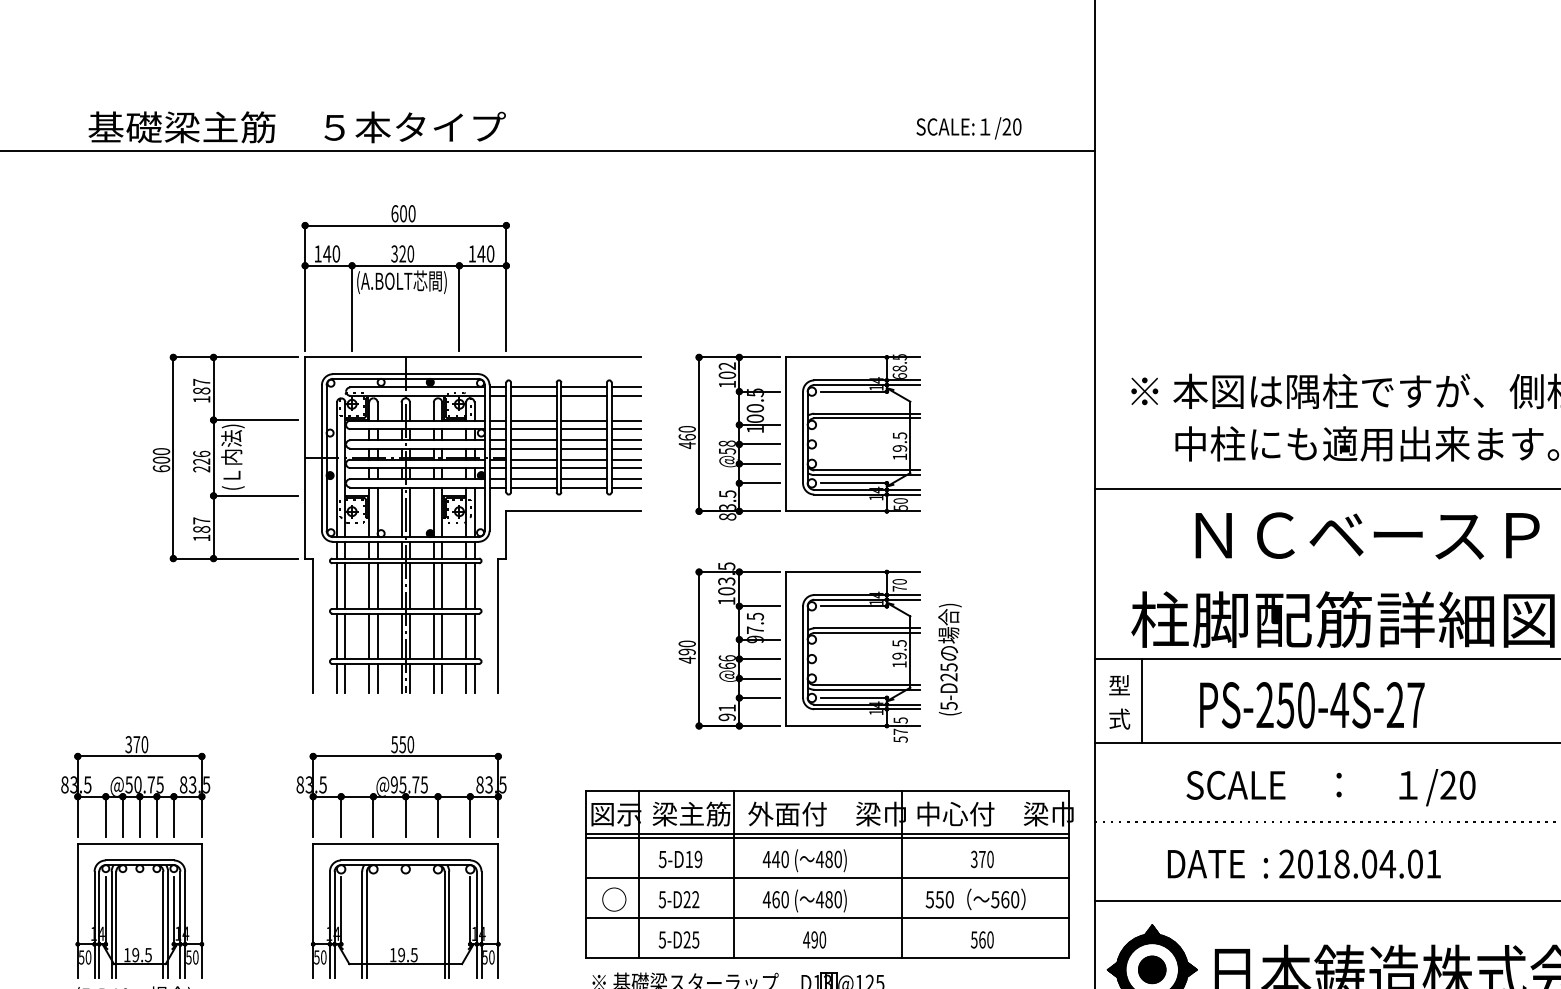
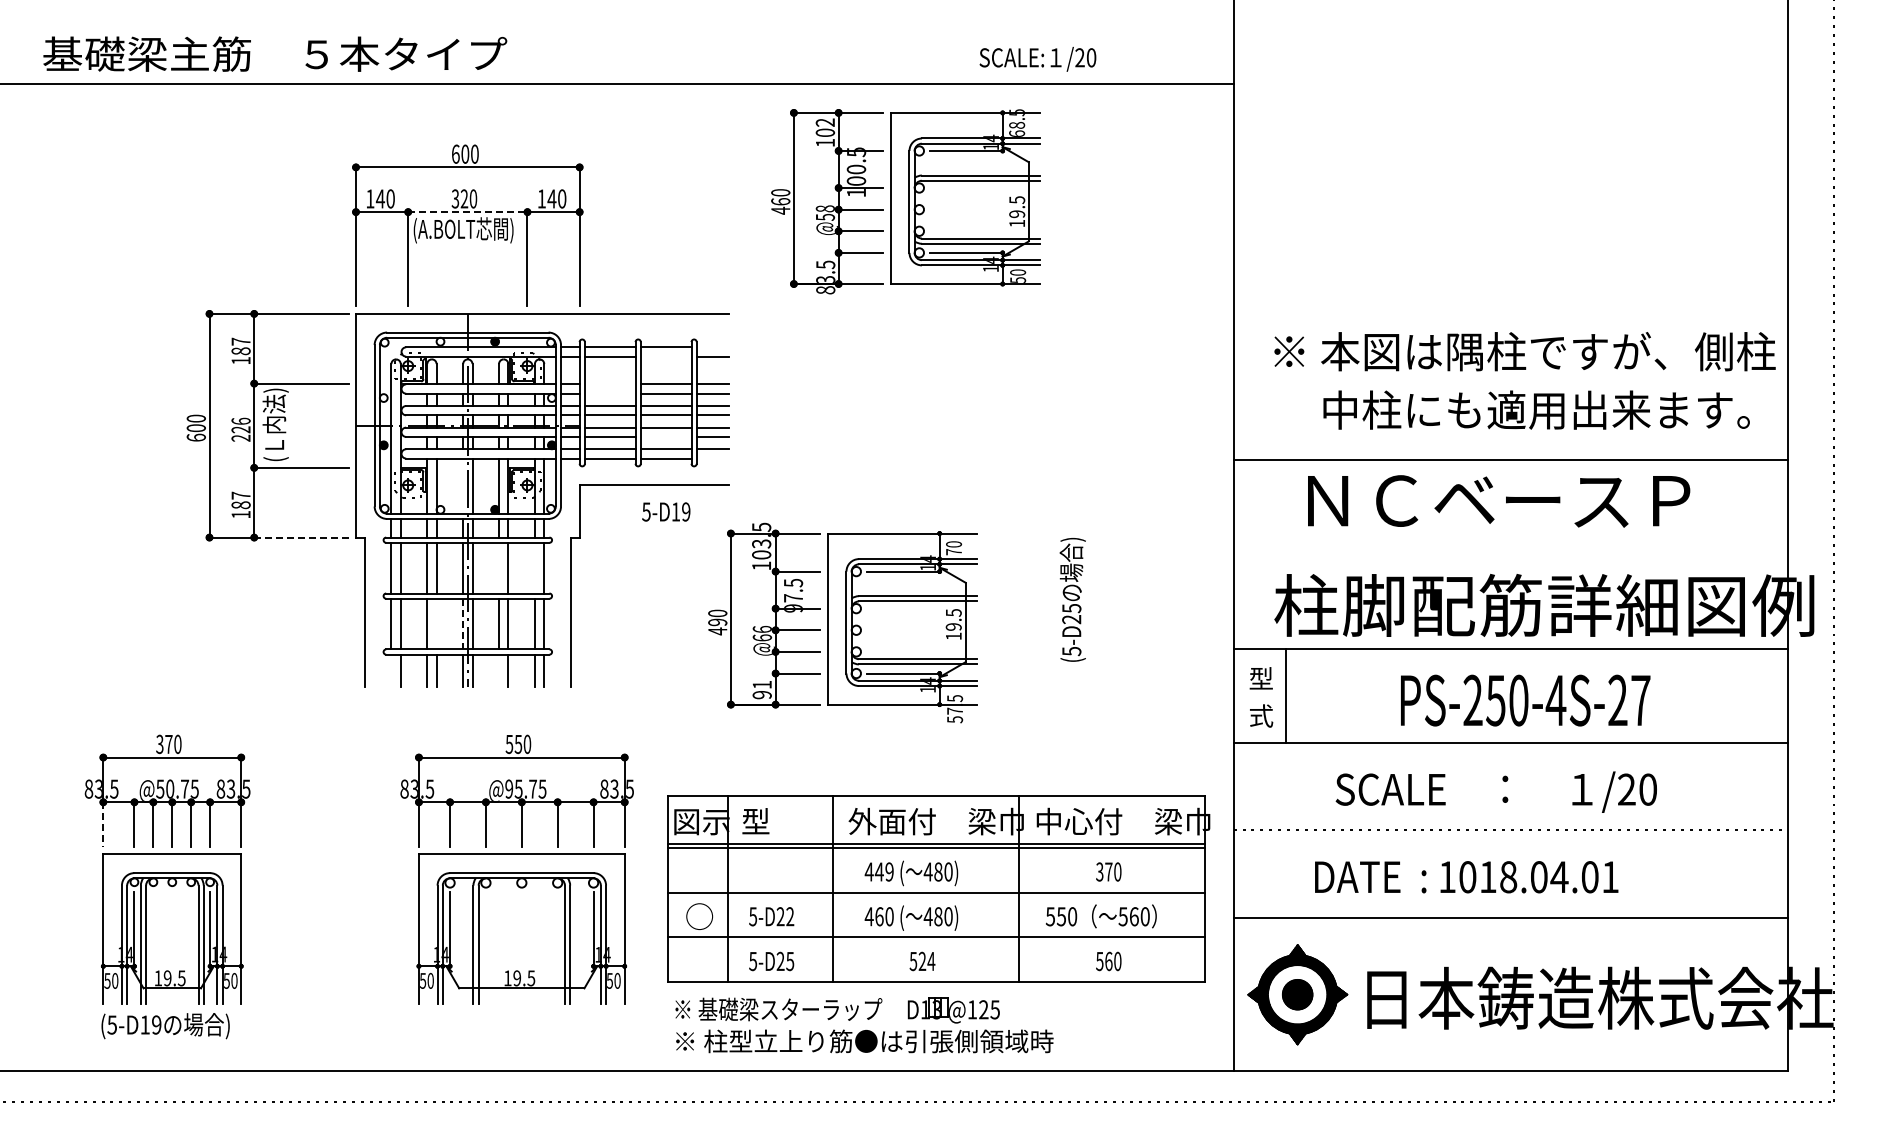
text: (297, 126) -> (275, 53), moved
text: (968, 128) -> (1037, 59), moved
line: (405, 266) -> (467, 212), solid -> dashed
line: (625, 387) -> (712, 347), removed
line: (583, 395) -> (665, 356), removed
line: (533, 420) -> (609, 384), removed
line: (533, 428) -> (609, 393), removed
part: (799, 437) -> (905, 201), moved
line: (583, 467) -> (665, 436), removed
line: (625, 487) -> (712, 458), removed
line: (401, 511) -> (463, 485), removed
text: (1368, 536) -> (1499, 501), moved
line: (256, 558) -> (301, 537), solid -> dashed
line: (434, 585) -> (499, 567), removed
line: (465, 585) -> (534, 567), removed
line: (377, 635) -> (436, 623), removed
line: (401, 636) -> (463, 624), solid -> dashed
part: (799, 652) -> (842, 622), moved
text: (949, 659) -> (1072, 599), moved
line: (337, 678) -> (391, 670), removed
line: (434, 678) -> (499, 670), removed
text: (1312, 705) -> (1525, 700), moved
text: (691, 814) -> (785, 821), 梁主筋 -> 型
line: (77, 817) -> (103, 825), solid -> dashed
part: (400, 857) -> (516, 869), moved
text: (680, 858) -> (666, 511), moved
text: (785, 858) -> (889, 871), 440 -> 449
text: (1287, 863) -> (1447, 876), 2018.04.01 -> 1018.04.01
text: (814, 939) -> (922, 961), 490 -> 524

